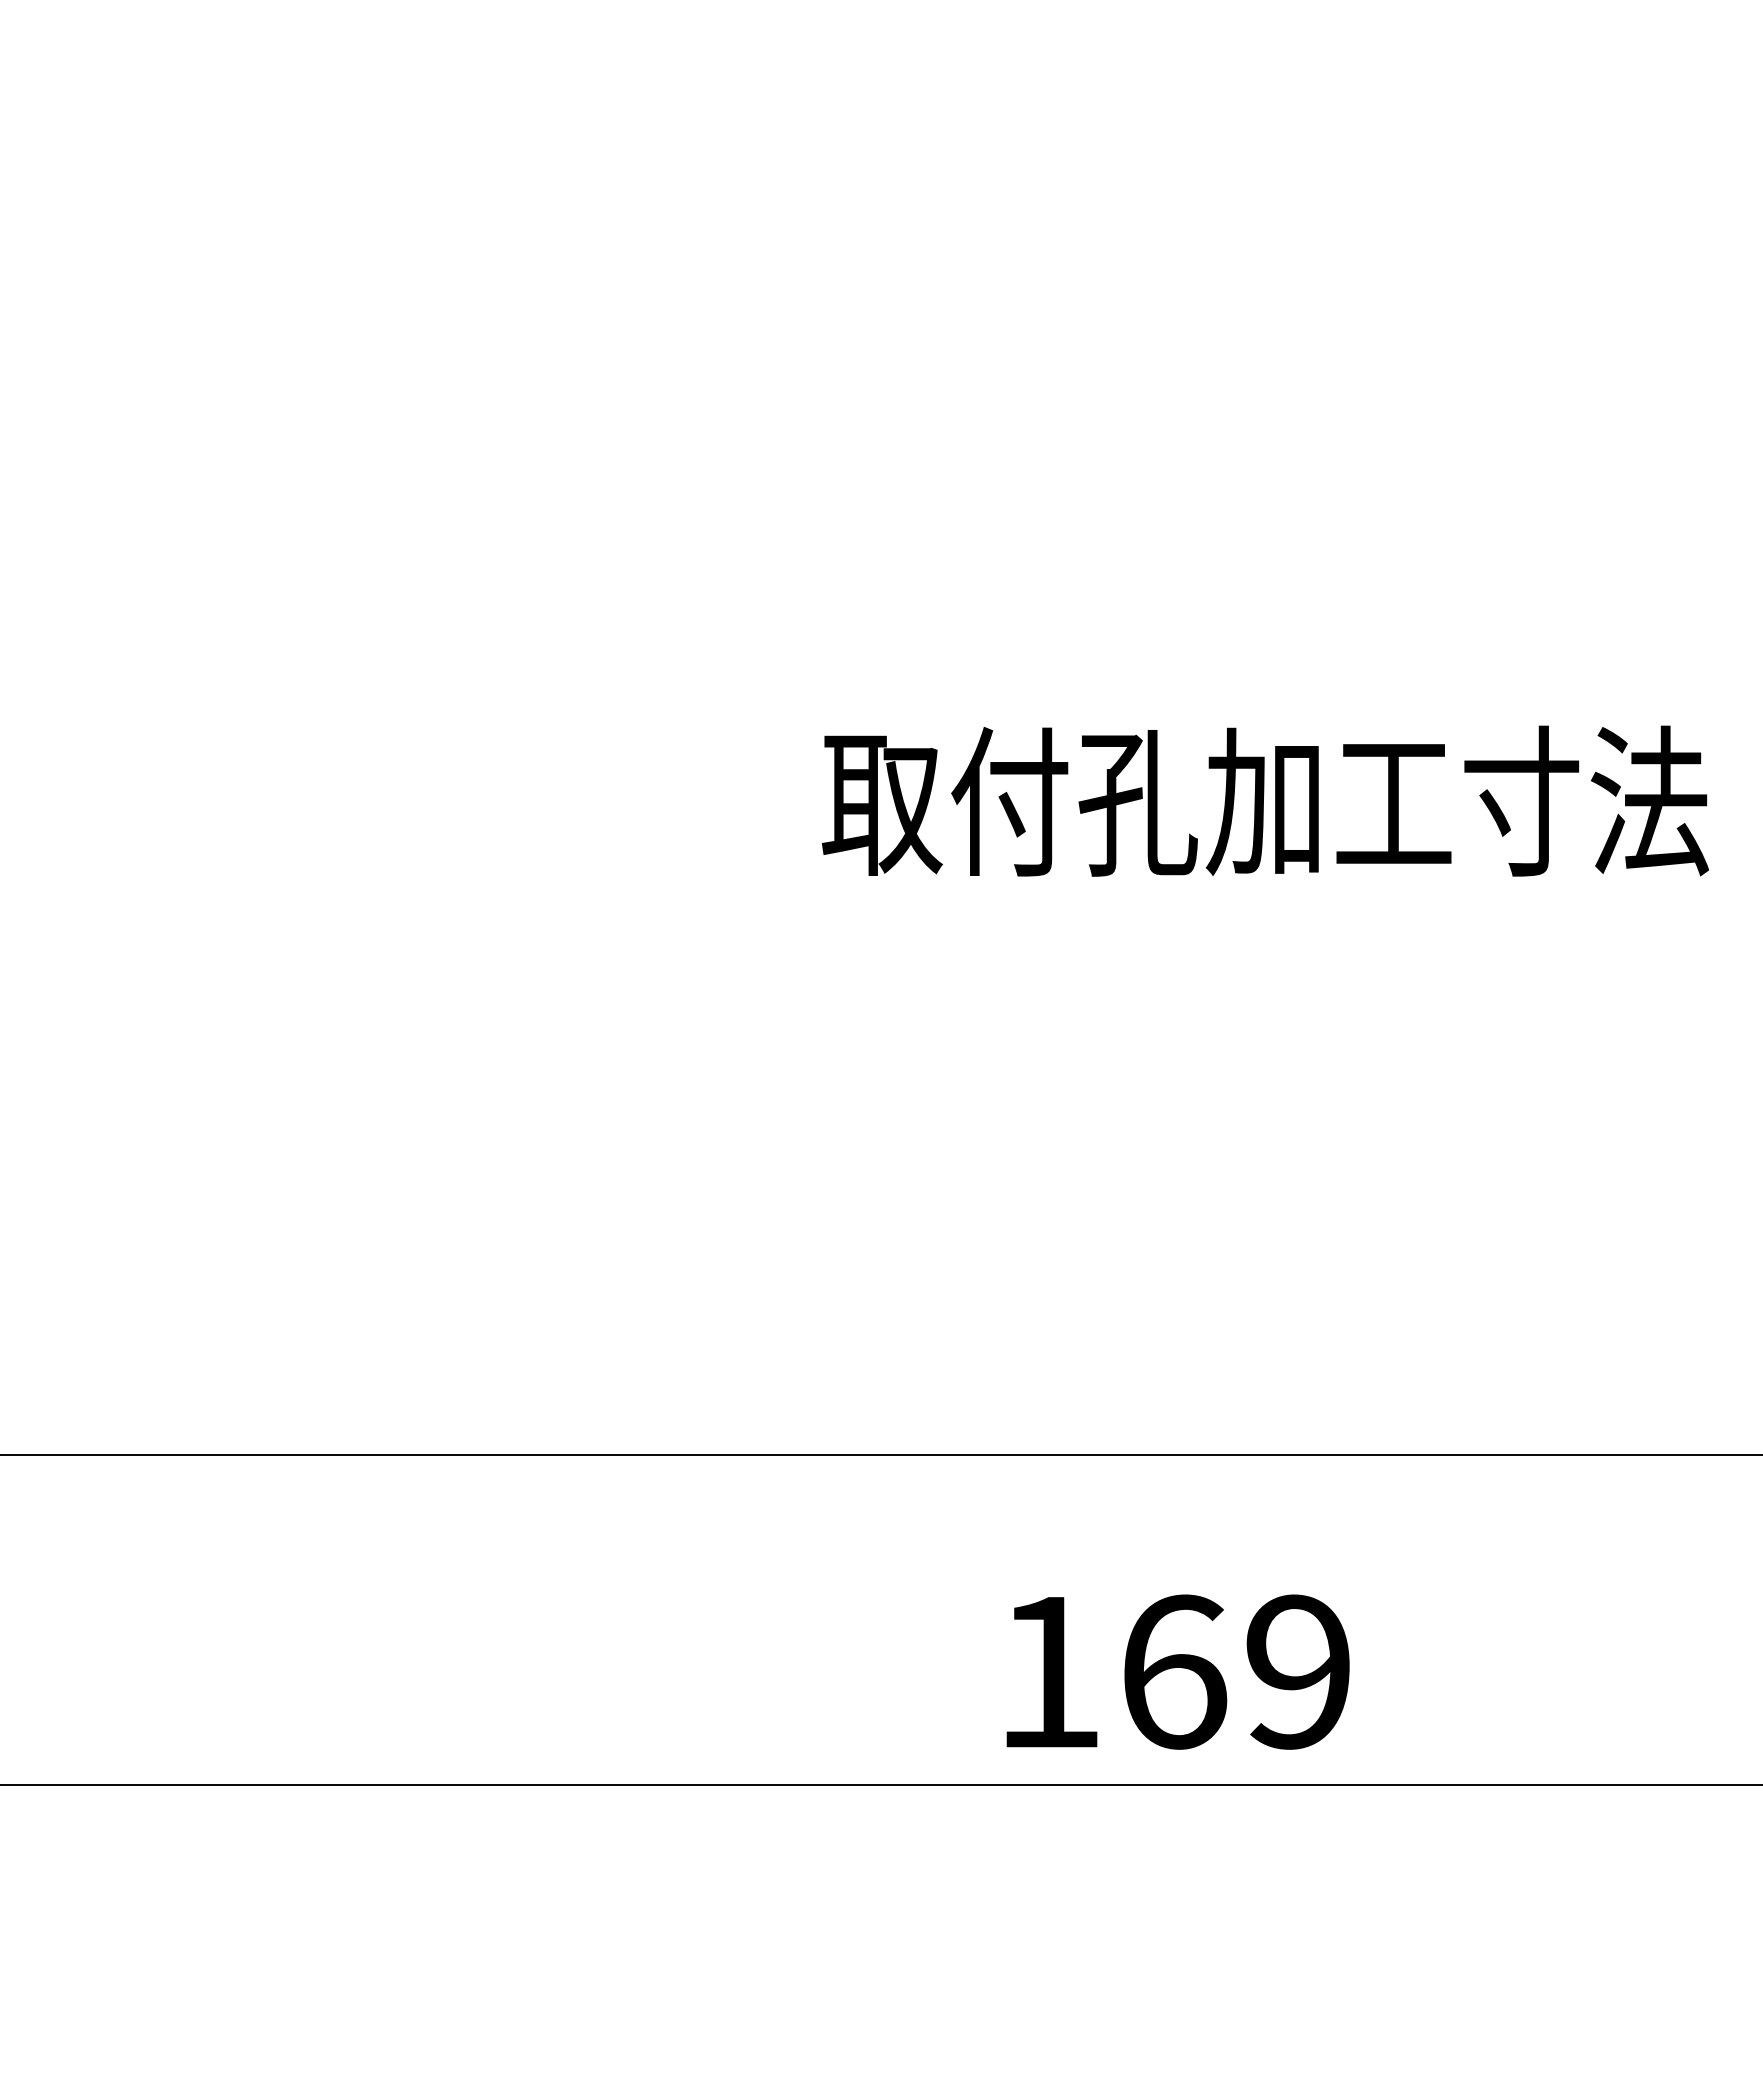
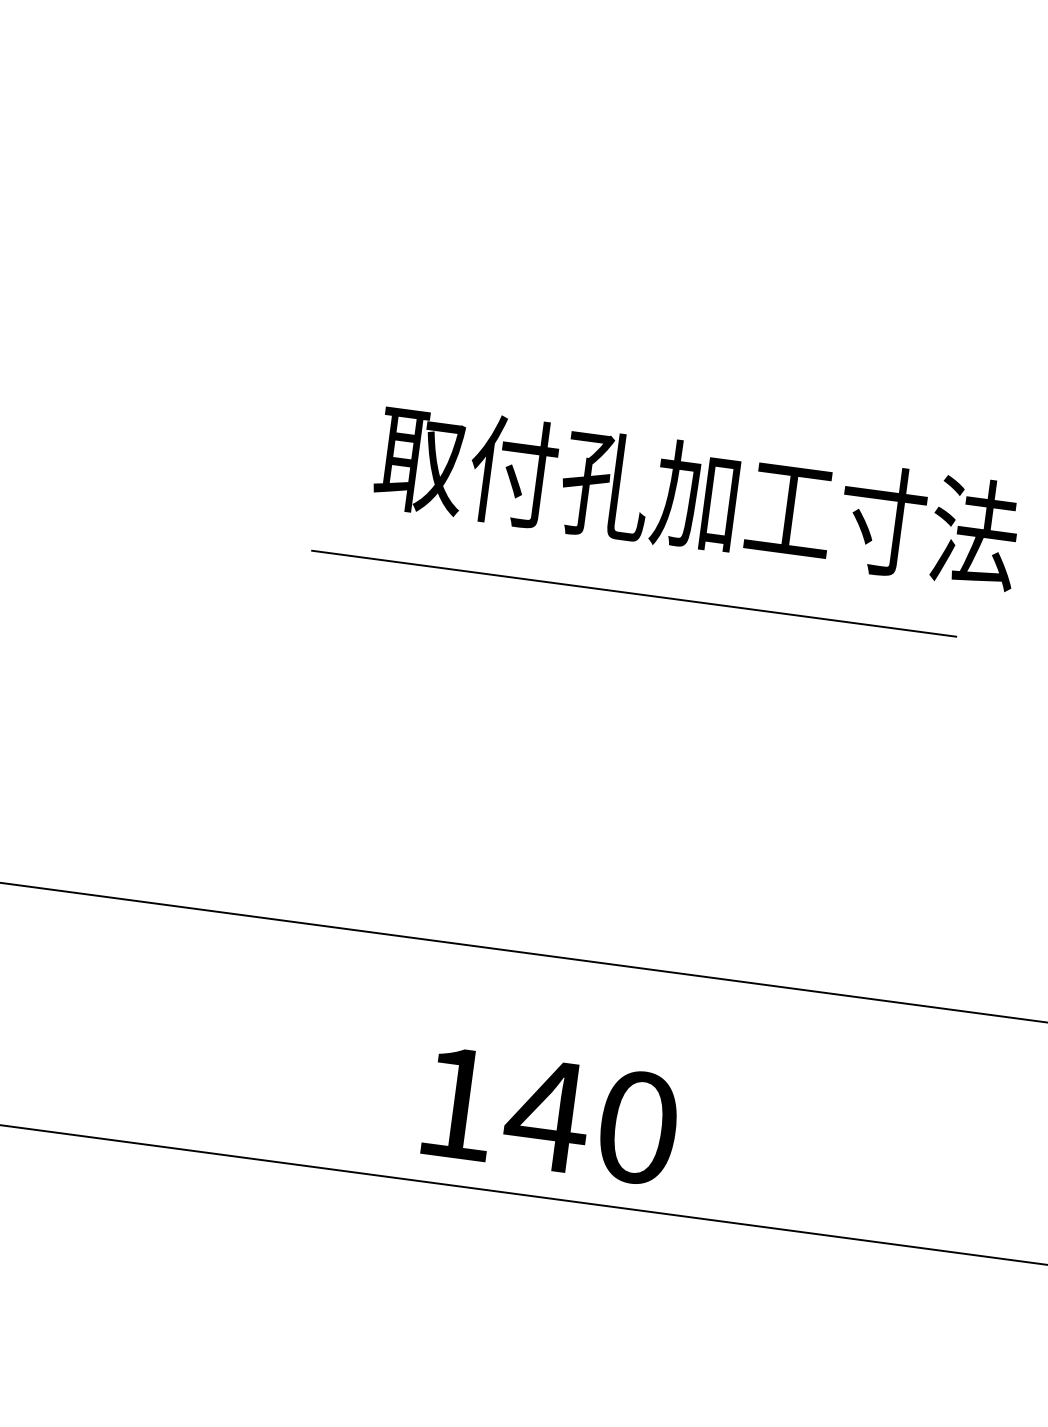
line: (1196, 945) -> (634, 593), added
text: (1233, 1671) -> (590, 1120), 169 -> 140

